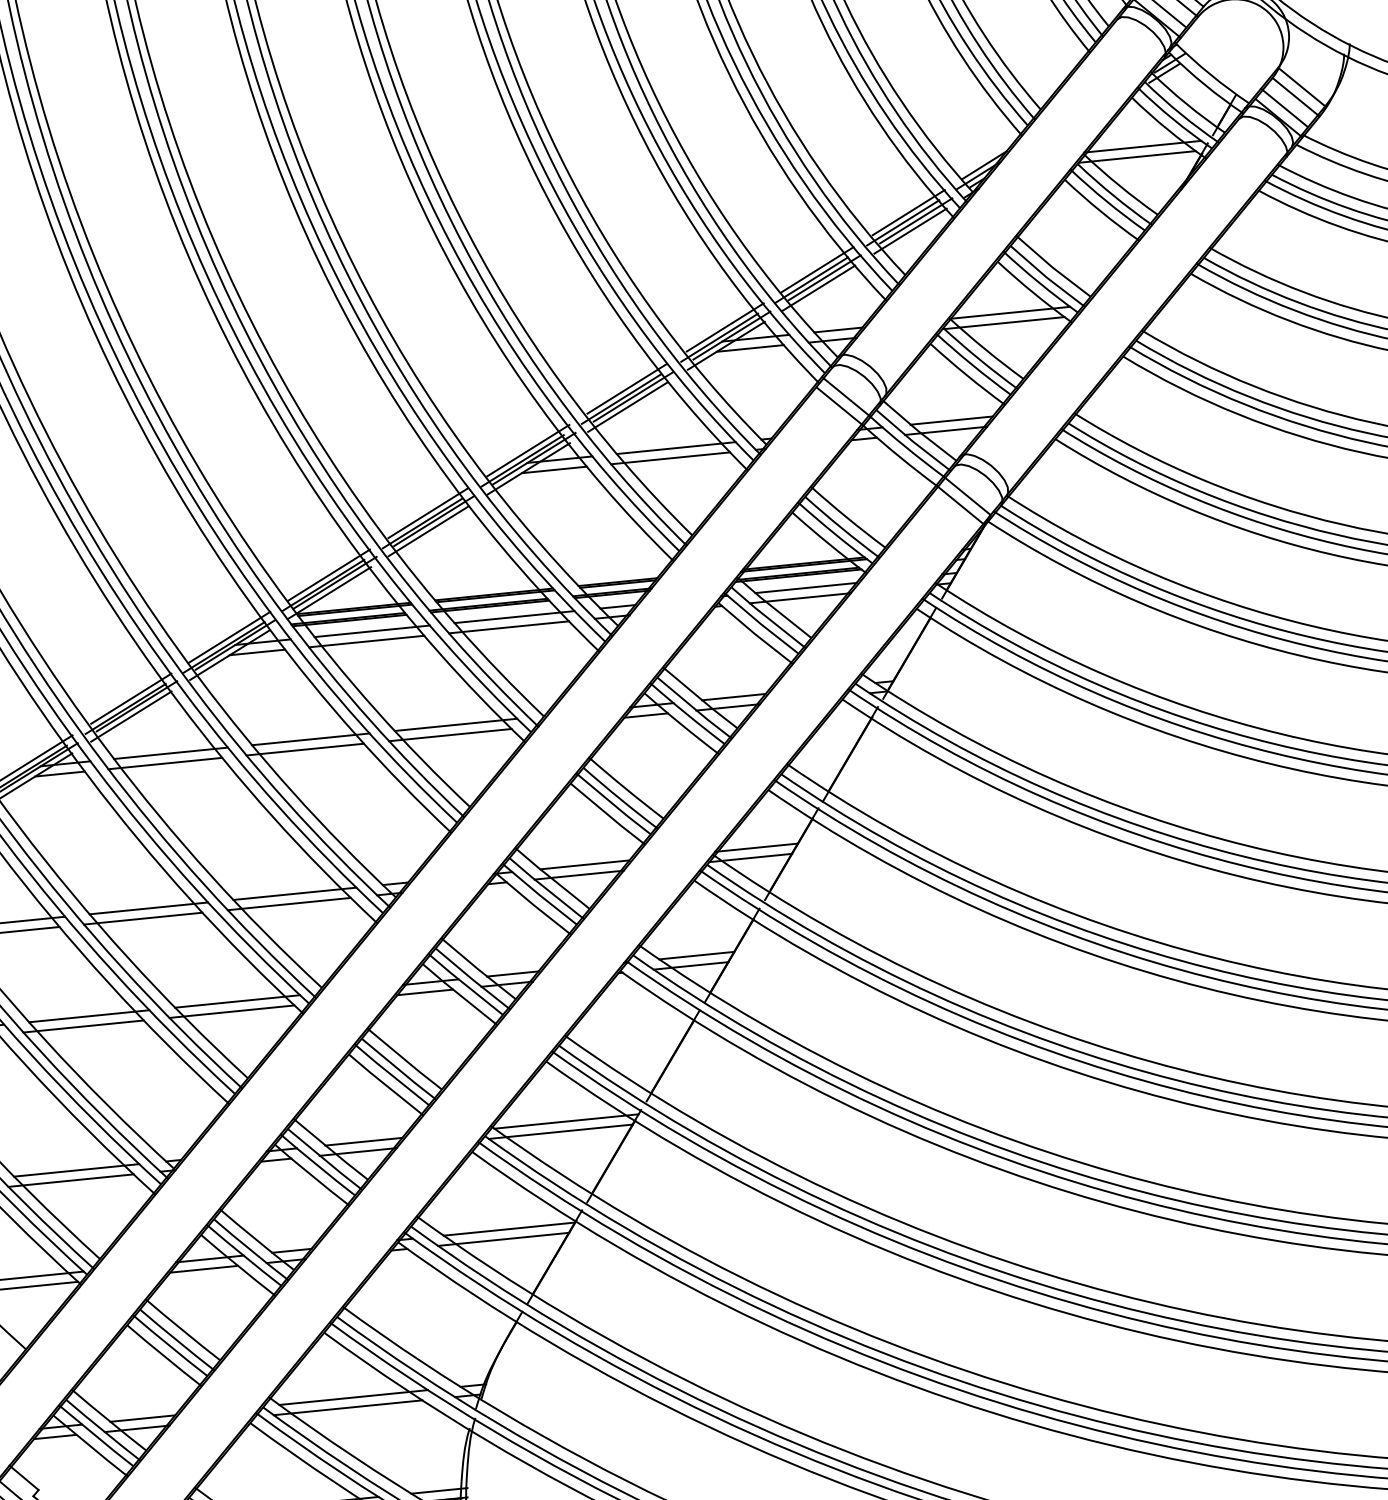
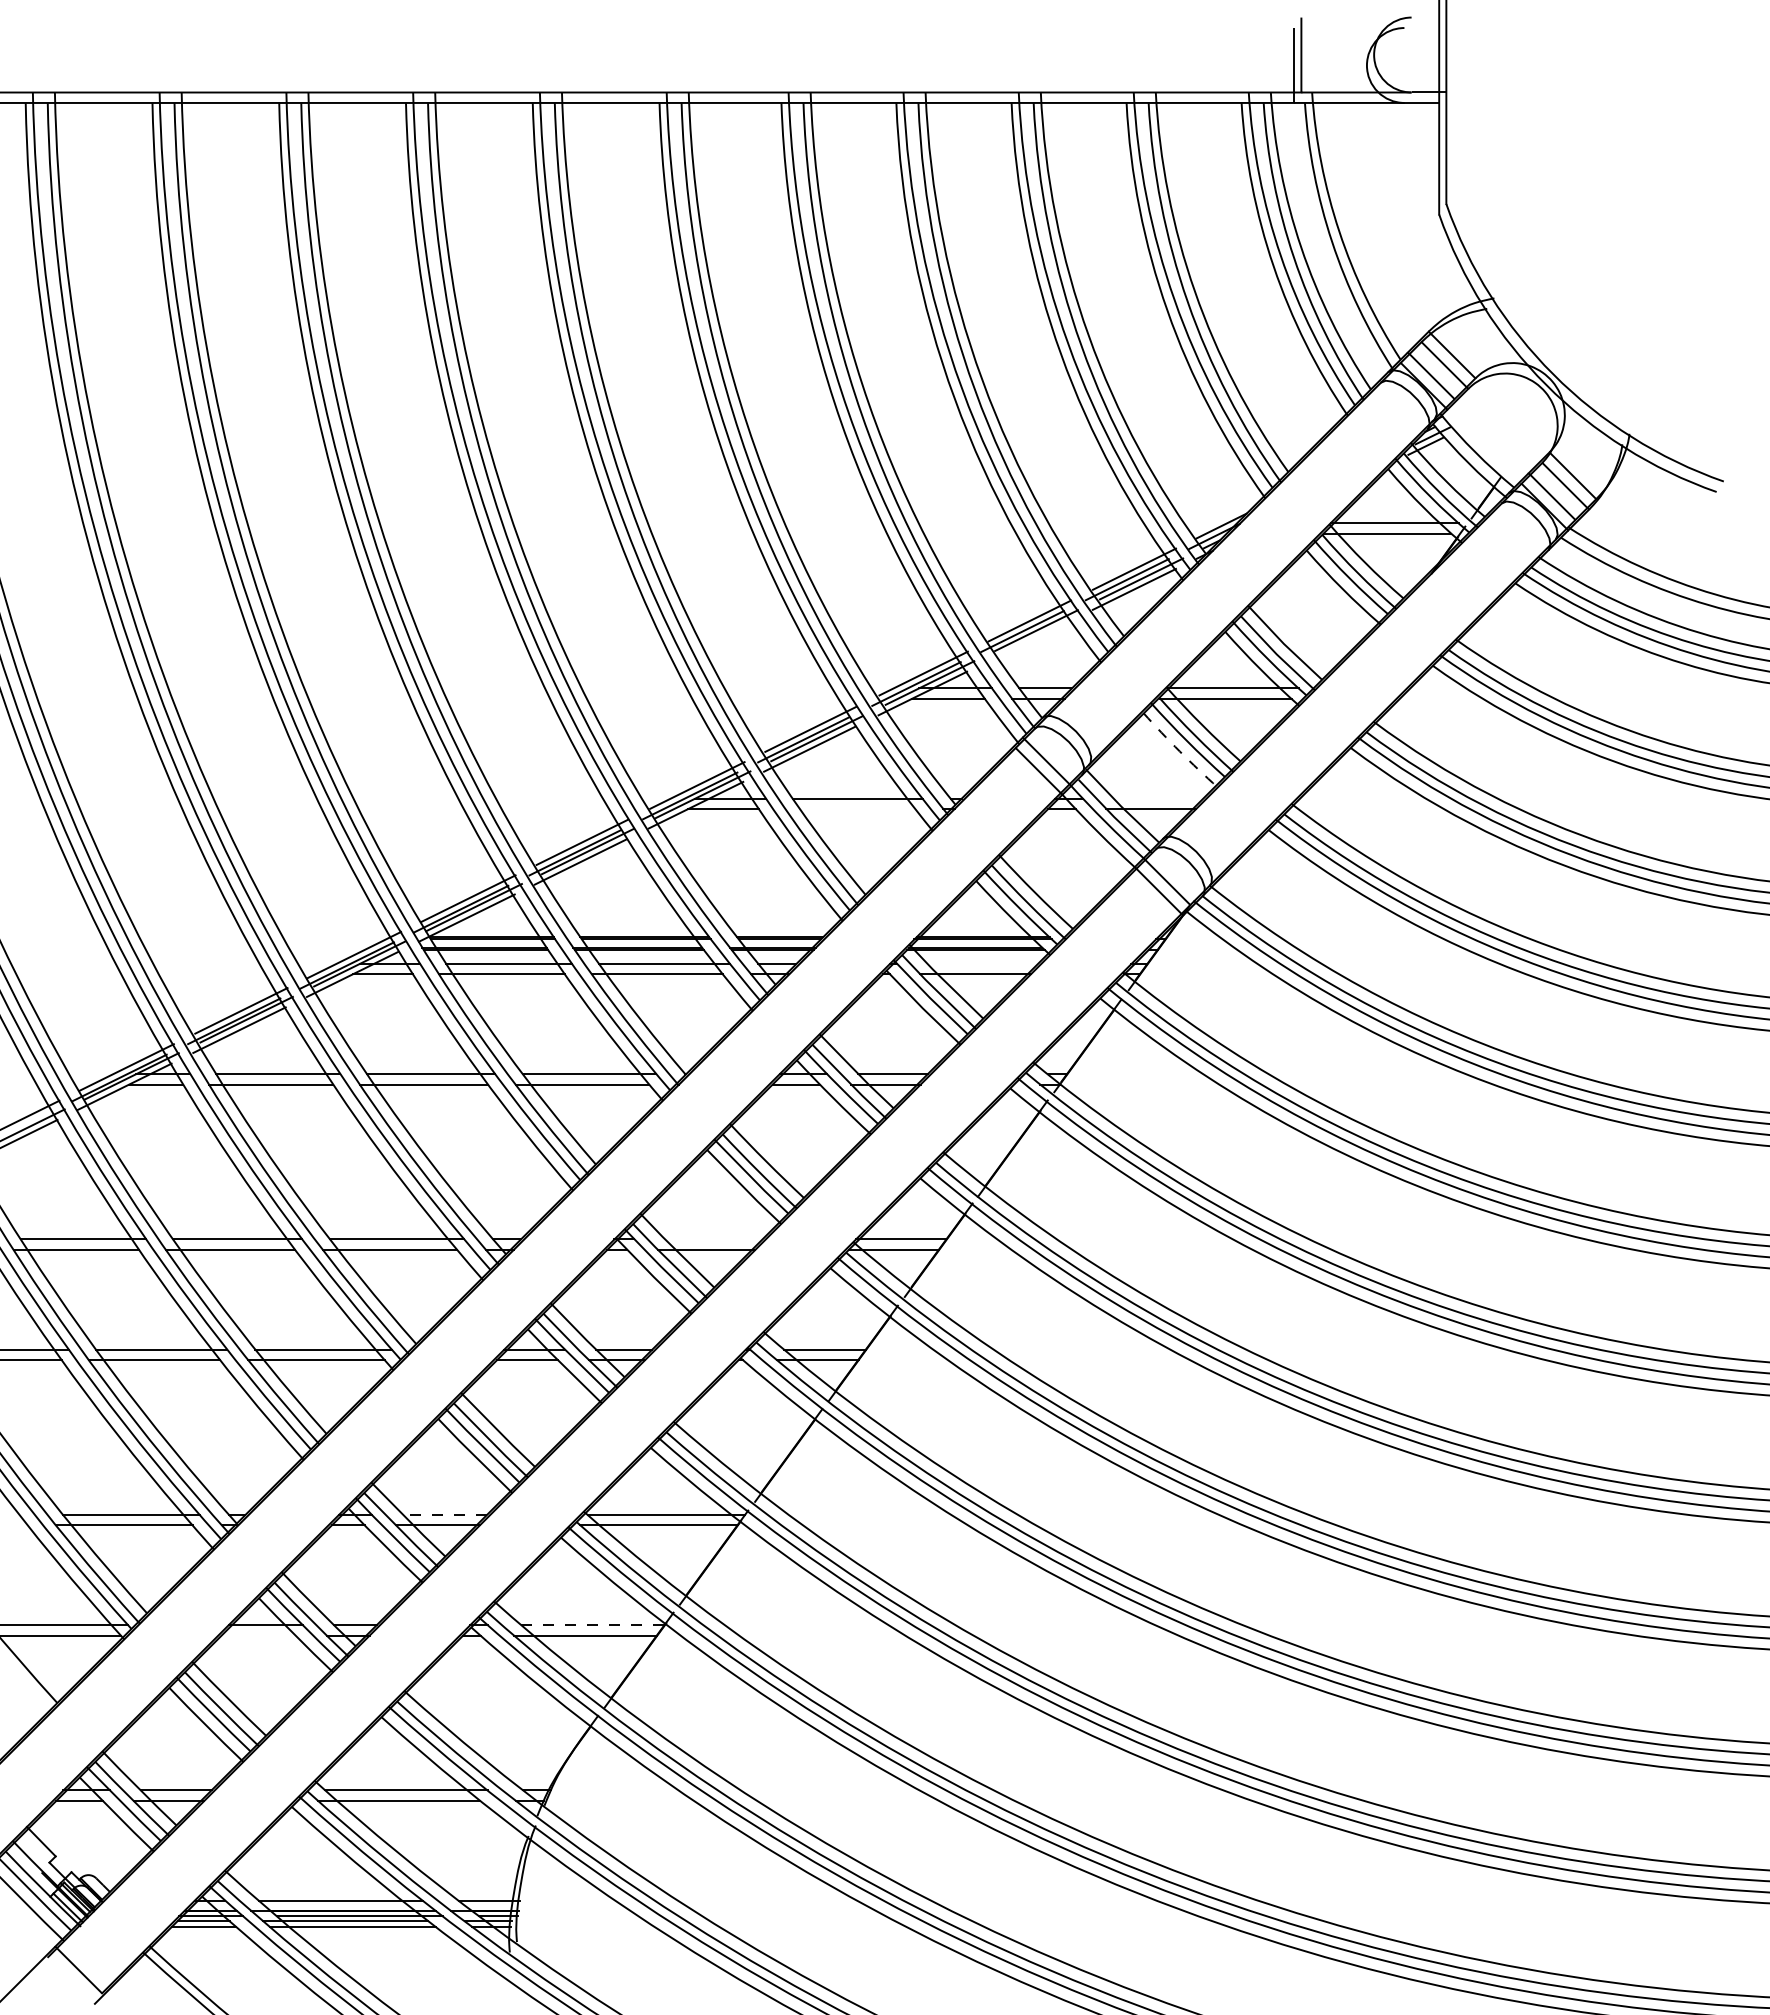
line: (818, 287) -> (1028, 640), removed
arc: (966, 375) -> (1179, 751), solid -> dashed
line: (951, 420) -> (1158, 798), removed
line: (670, 458) -> (850, 809), removed
line: (805, 587) -> (982, 963), removed
line: (584, 864) -> (713, 1239), removed
line: (363, 1141) -> (444, 1514), solid -> dashed
line: (509, 1229) -> (592, 1625), solid -> dashed
line: (204, 1269) -> (258, 1635), removed

